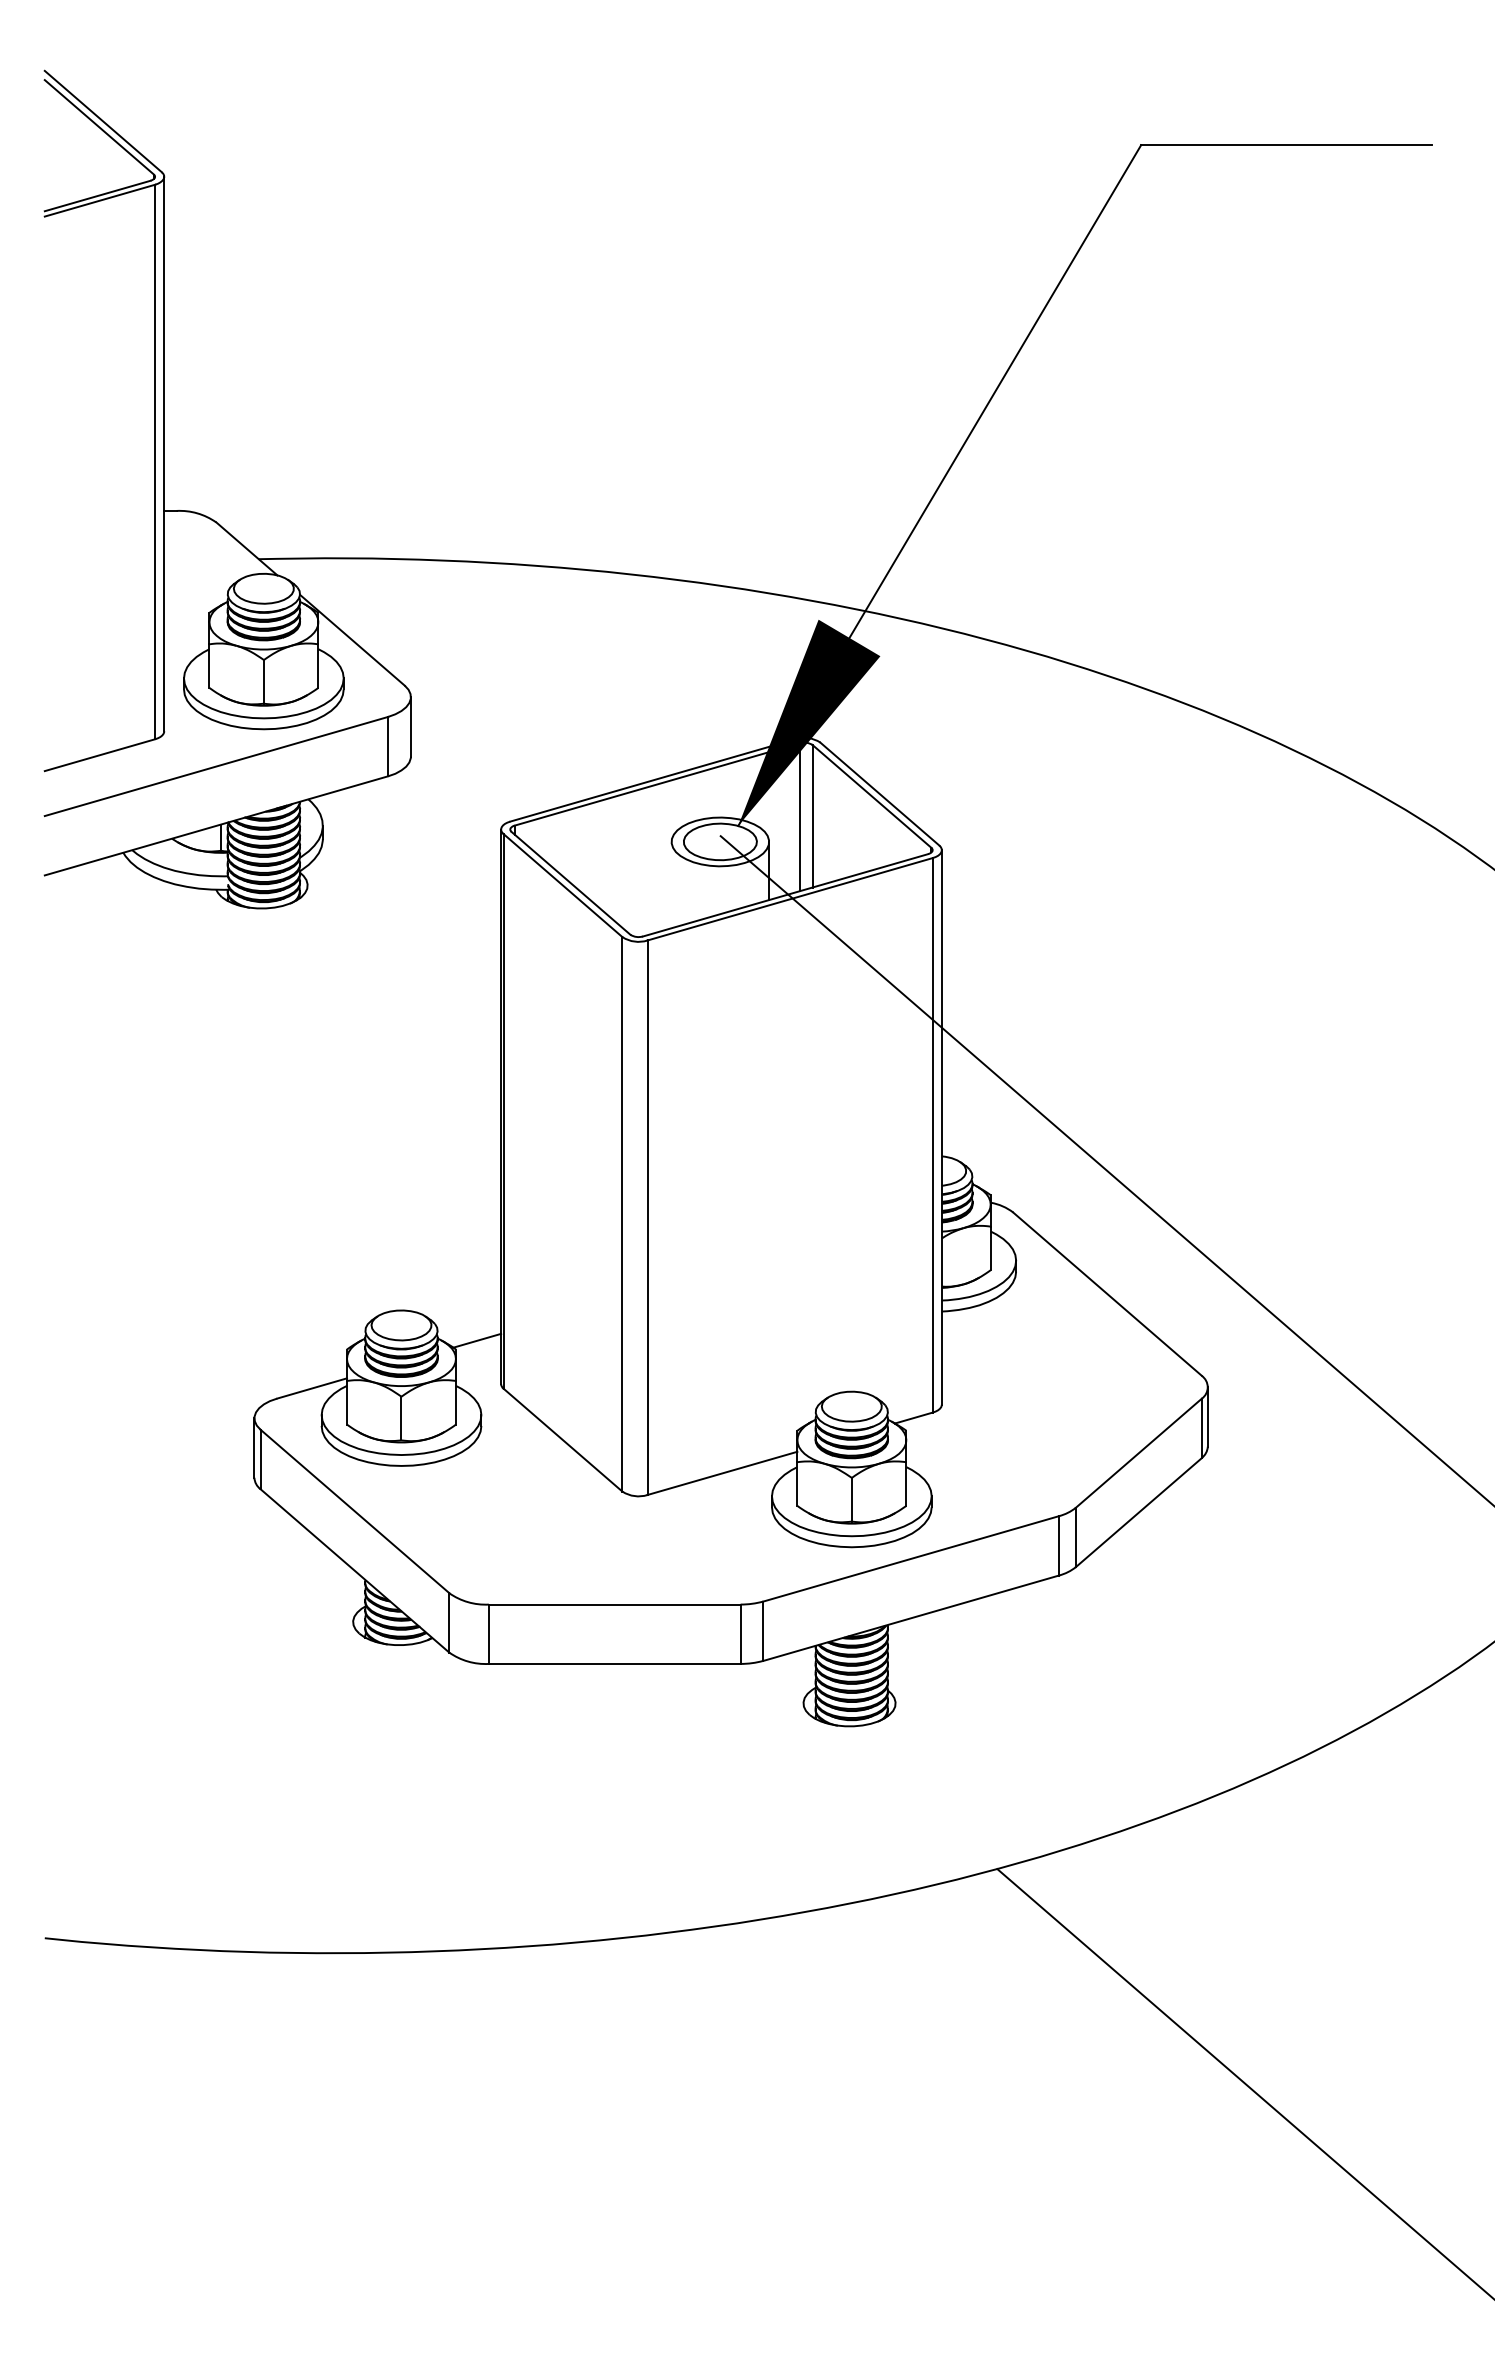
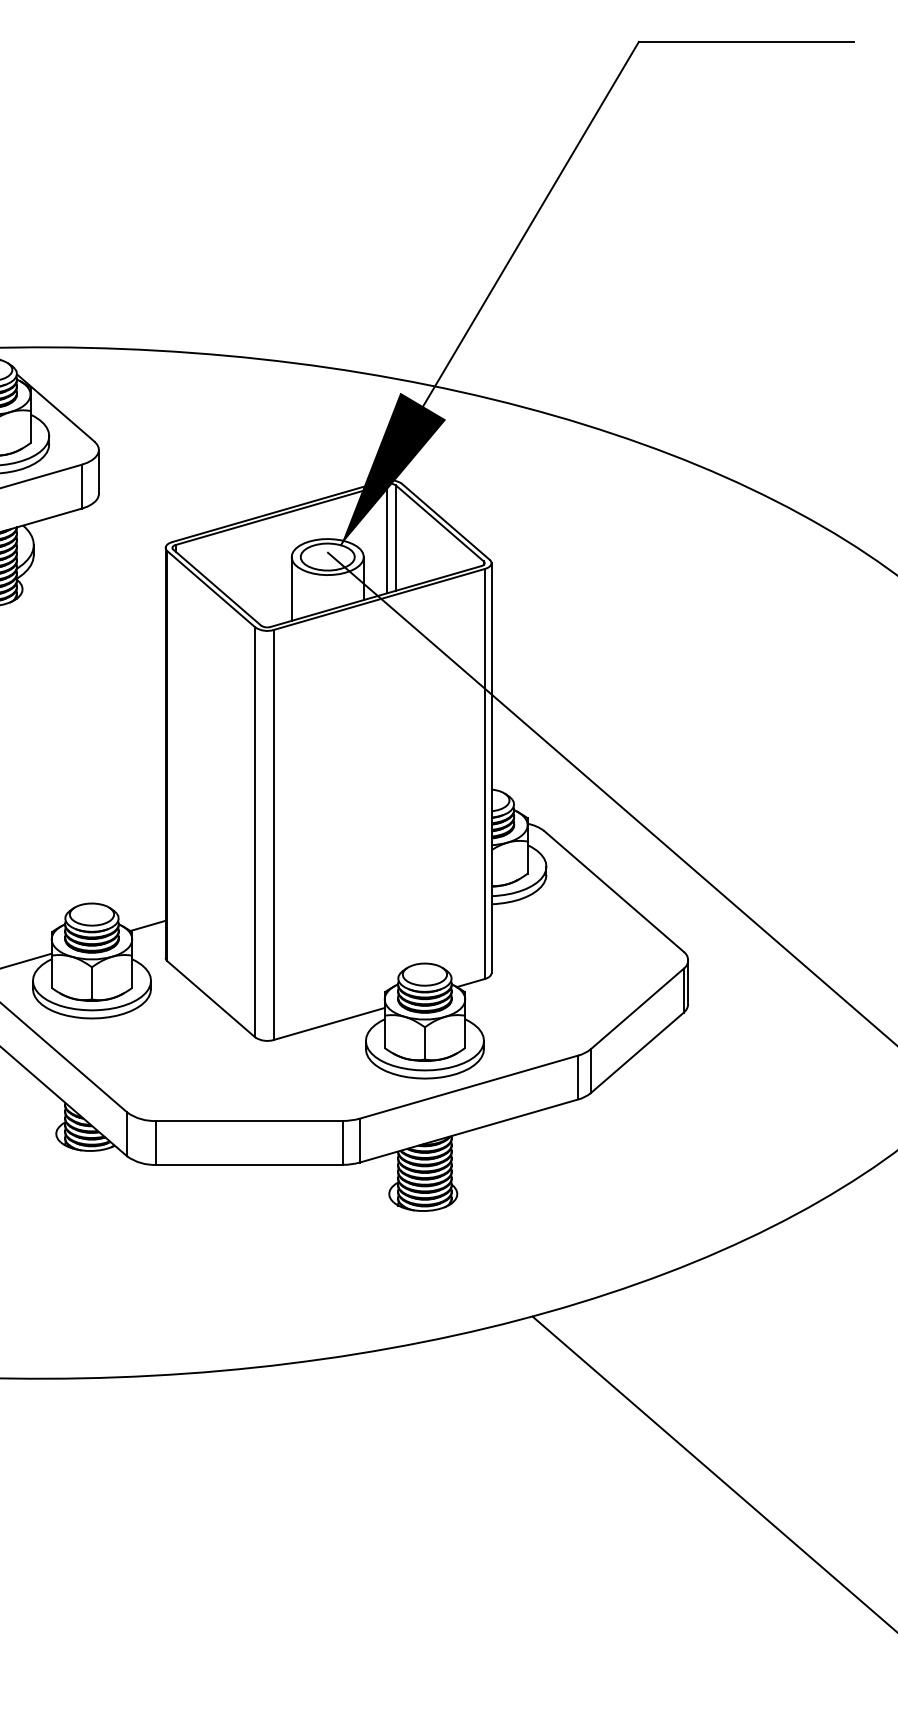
line: (671, 884) -> (291, 588), added

